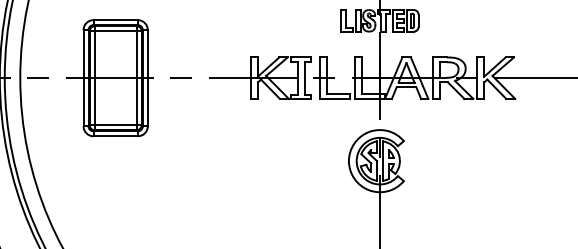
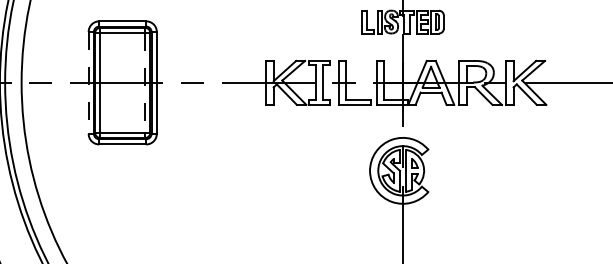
line: (83, 78) -> (88, 83), solid -> dashed
line: (136, 78) -> (144, 83), solid -> dashed

